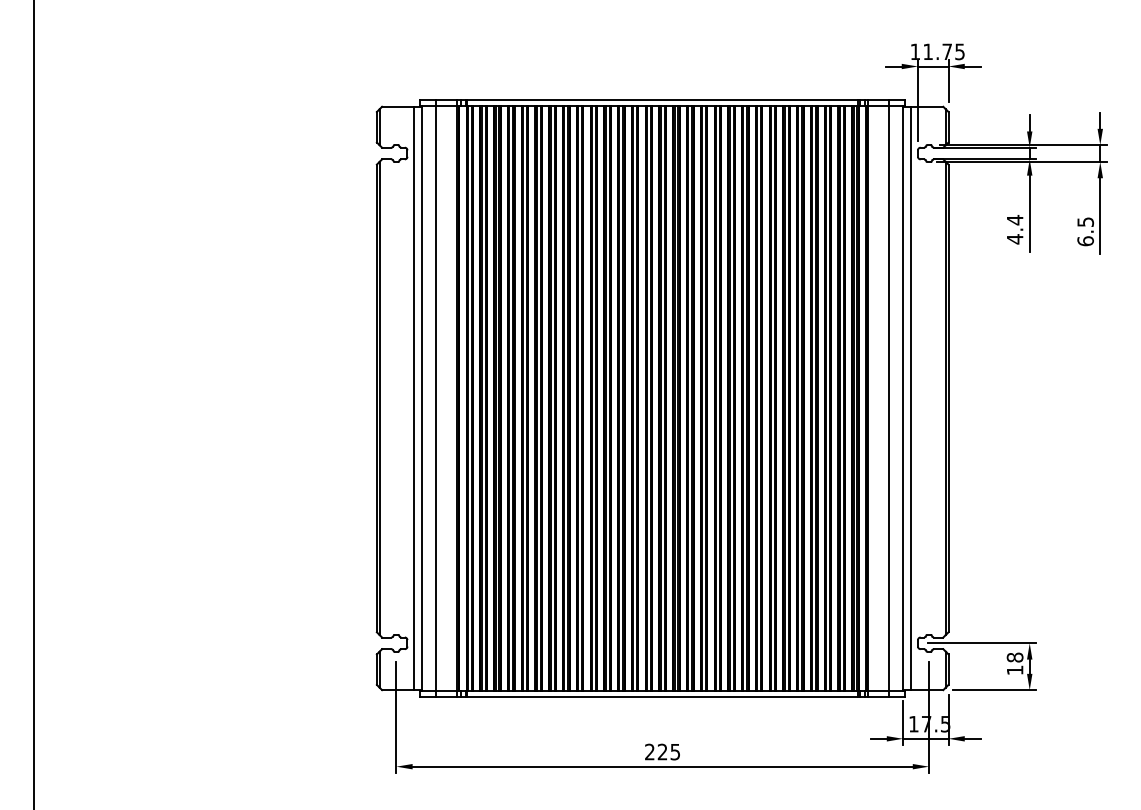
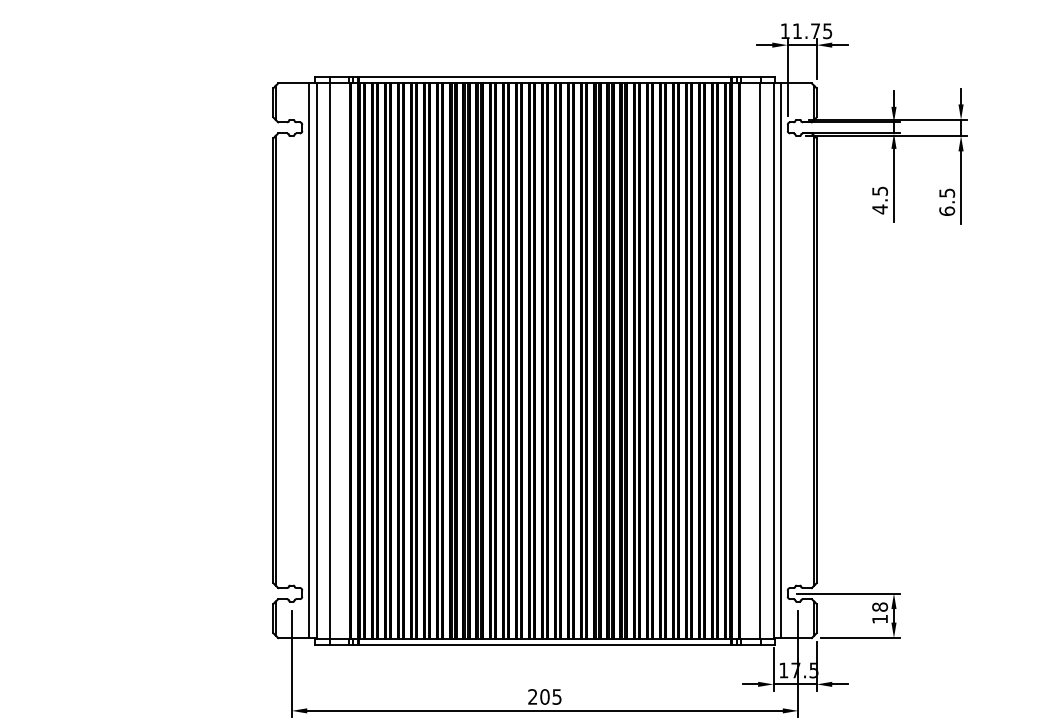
text: (1015, 219) -> (880, 190), 4.4 -> 4.5
text: (662, 751) -> (544, 696), 225 -> 205

